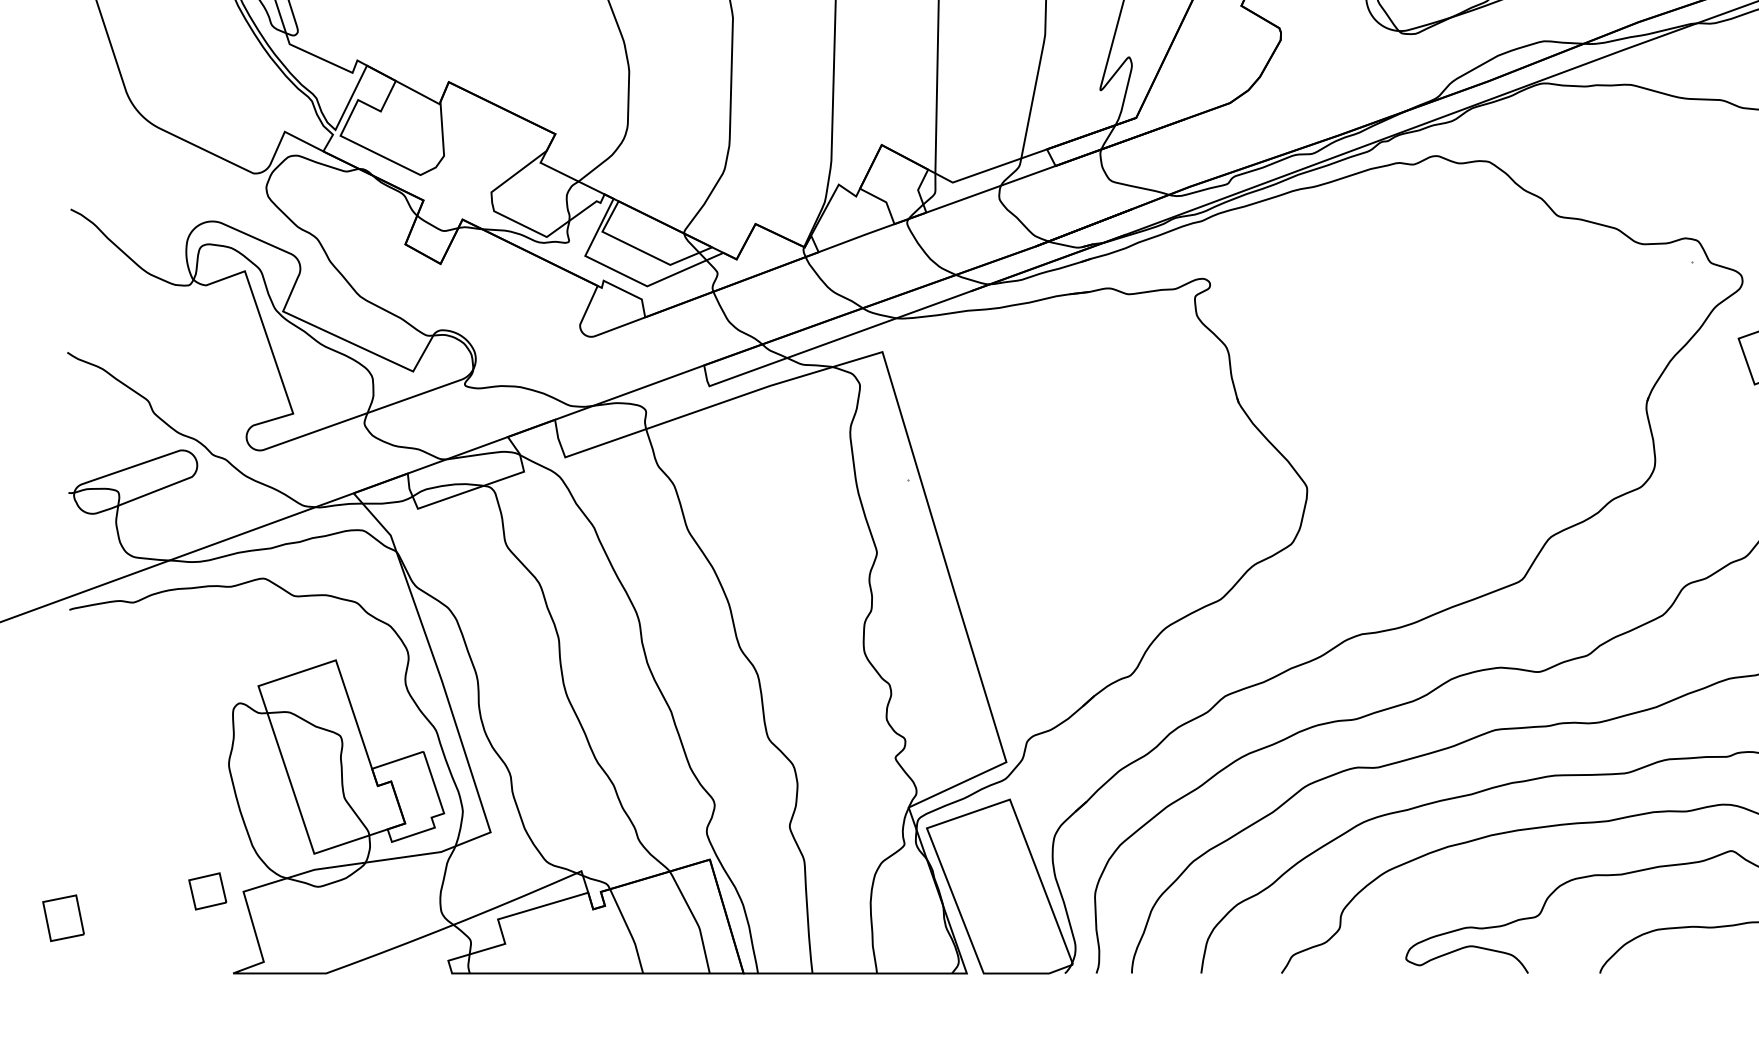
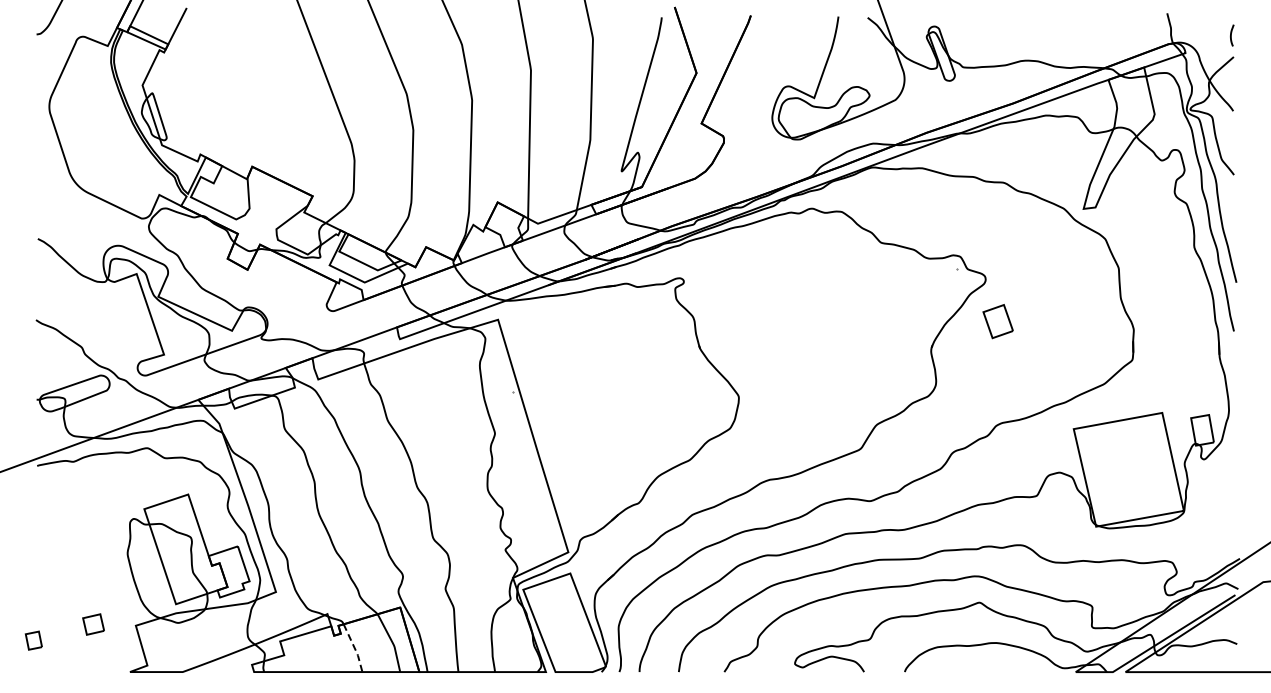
part: (207, 891) -> (93, 624), moved
part: (62, 917) -> (33, 640), size x0.7
line: (630, 933) -> (355, 649), solid -> dashed

